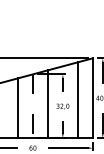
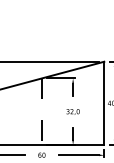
line: (77, 99) -> (88, 104), removed
line: (47, 104) -> (57, 109), removed
line: (18, 108) -> (26, 113), removed

